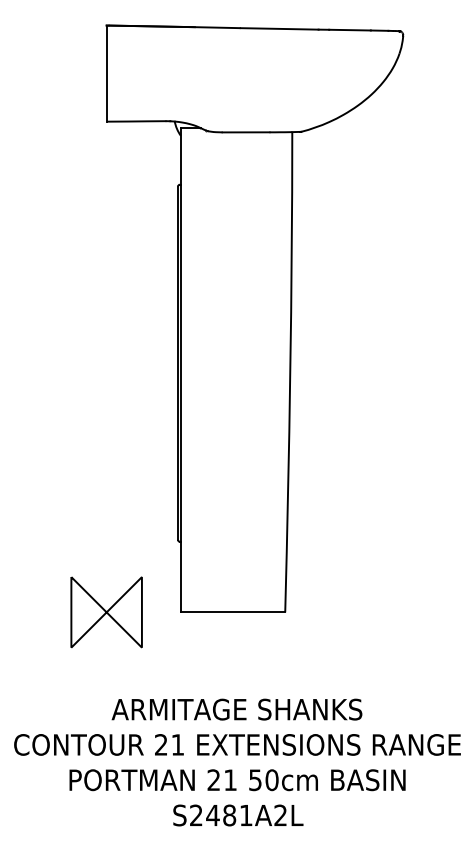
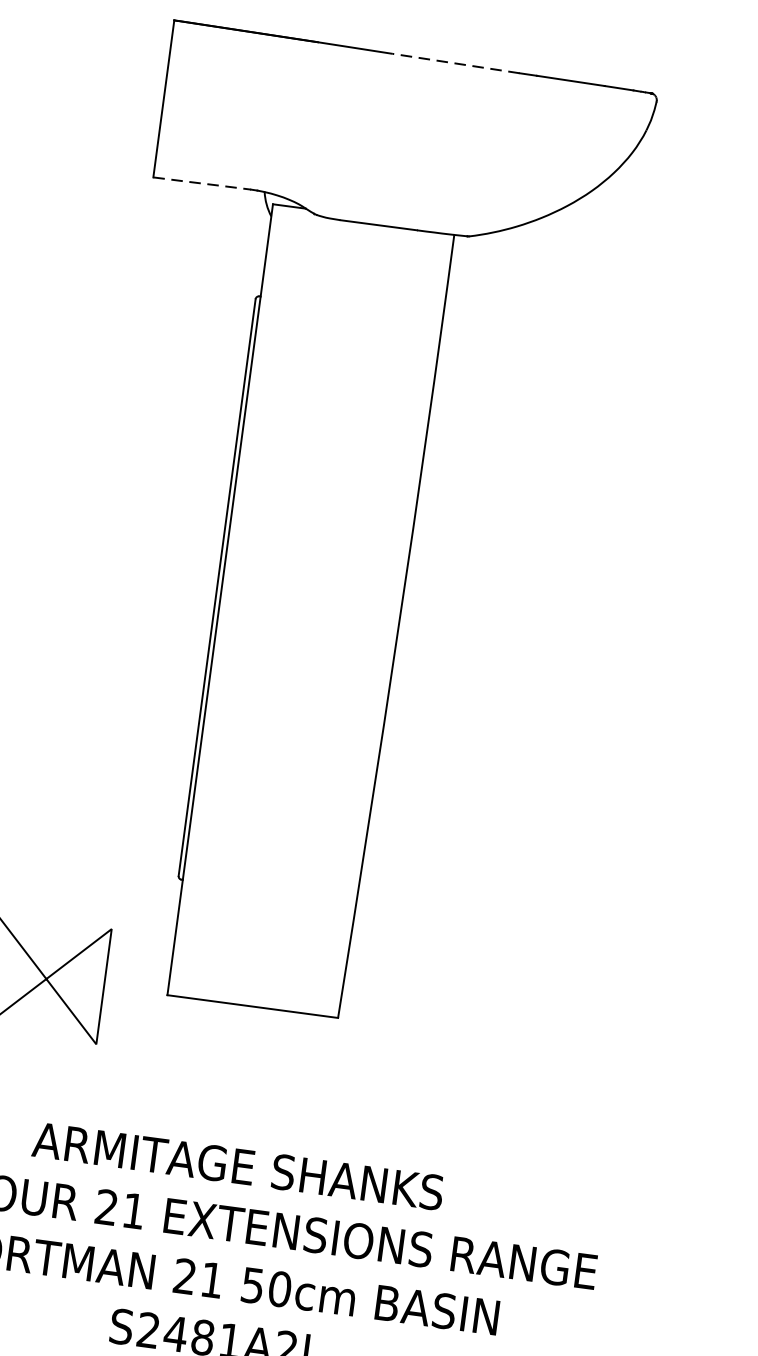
line: (279, 28) -> (456, 62), solid -> dashed
line: (136, 121) -> (202, 183), solid -> dashed

